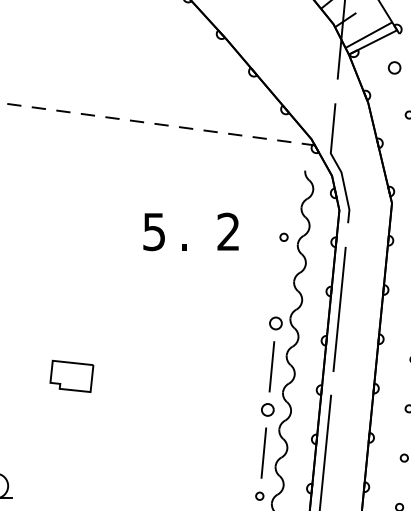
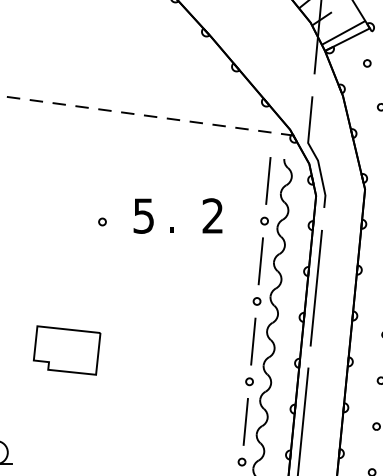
part: (393, 67) -> (366, 63), size x0.62
line: (287, 193) -> (267, 180), added
circle: (109, 237) -> (102, 221), added
line: (279, 280) -> (260, 261), added
circle: (275, 323) -> (256, 301), size x0.62
part: (71, 376) -> (66, 350), size x1.67
circle: (267, 409) -> (249, 381), size x0.62

